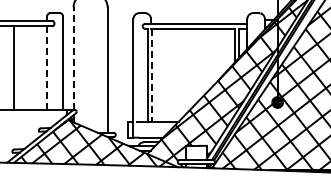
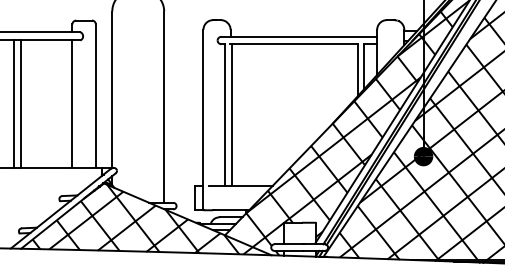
line: (73, 58) -> (112, 89), dashed -> solid
line: (9, 67) -> (14, 103), added
line: (47, 68) -> (72, 104), dashed -> solid
line: (152, 75) -> (232, 115), dashed -> solid

